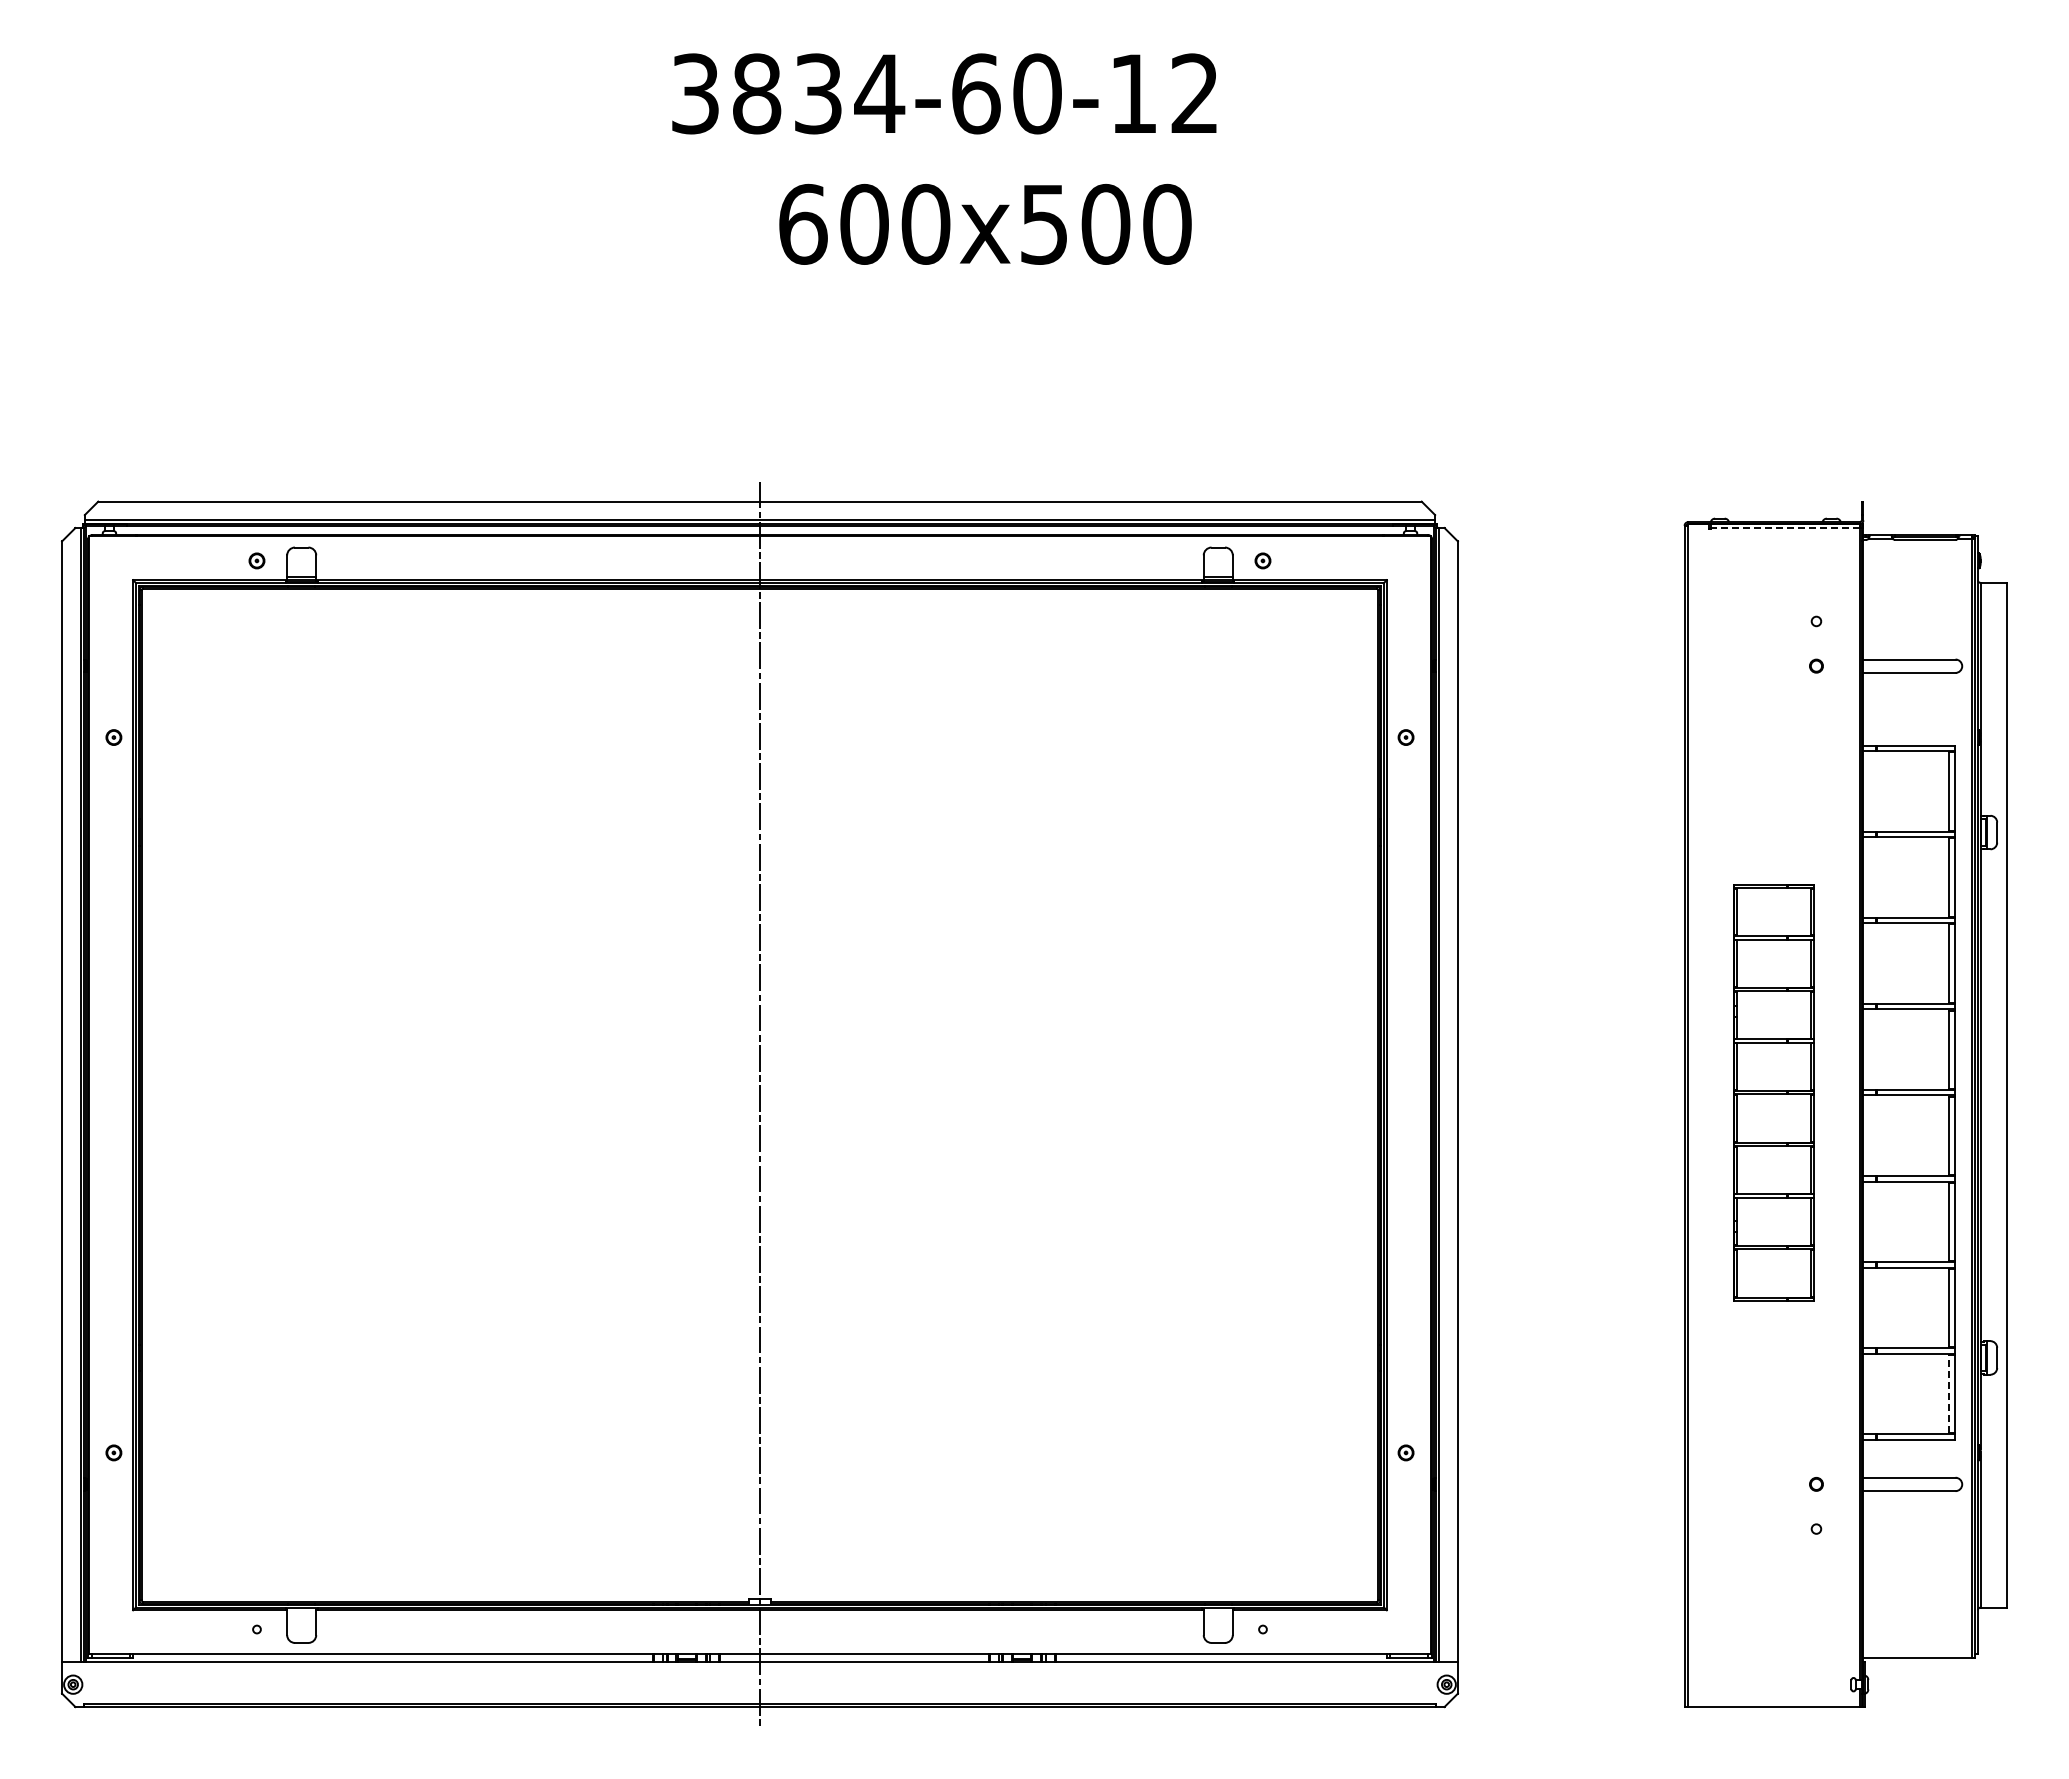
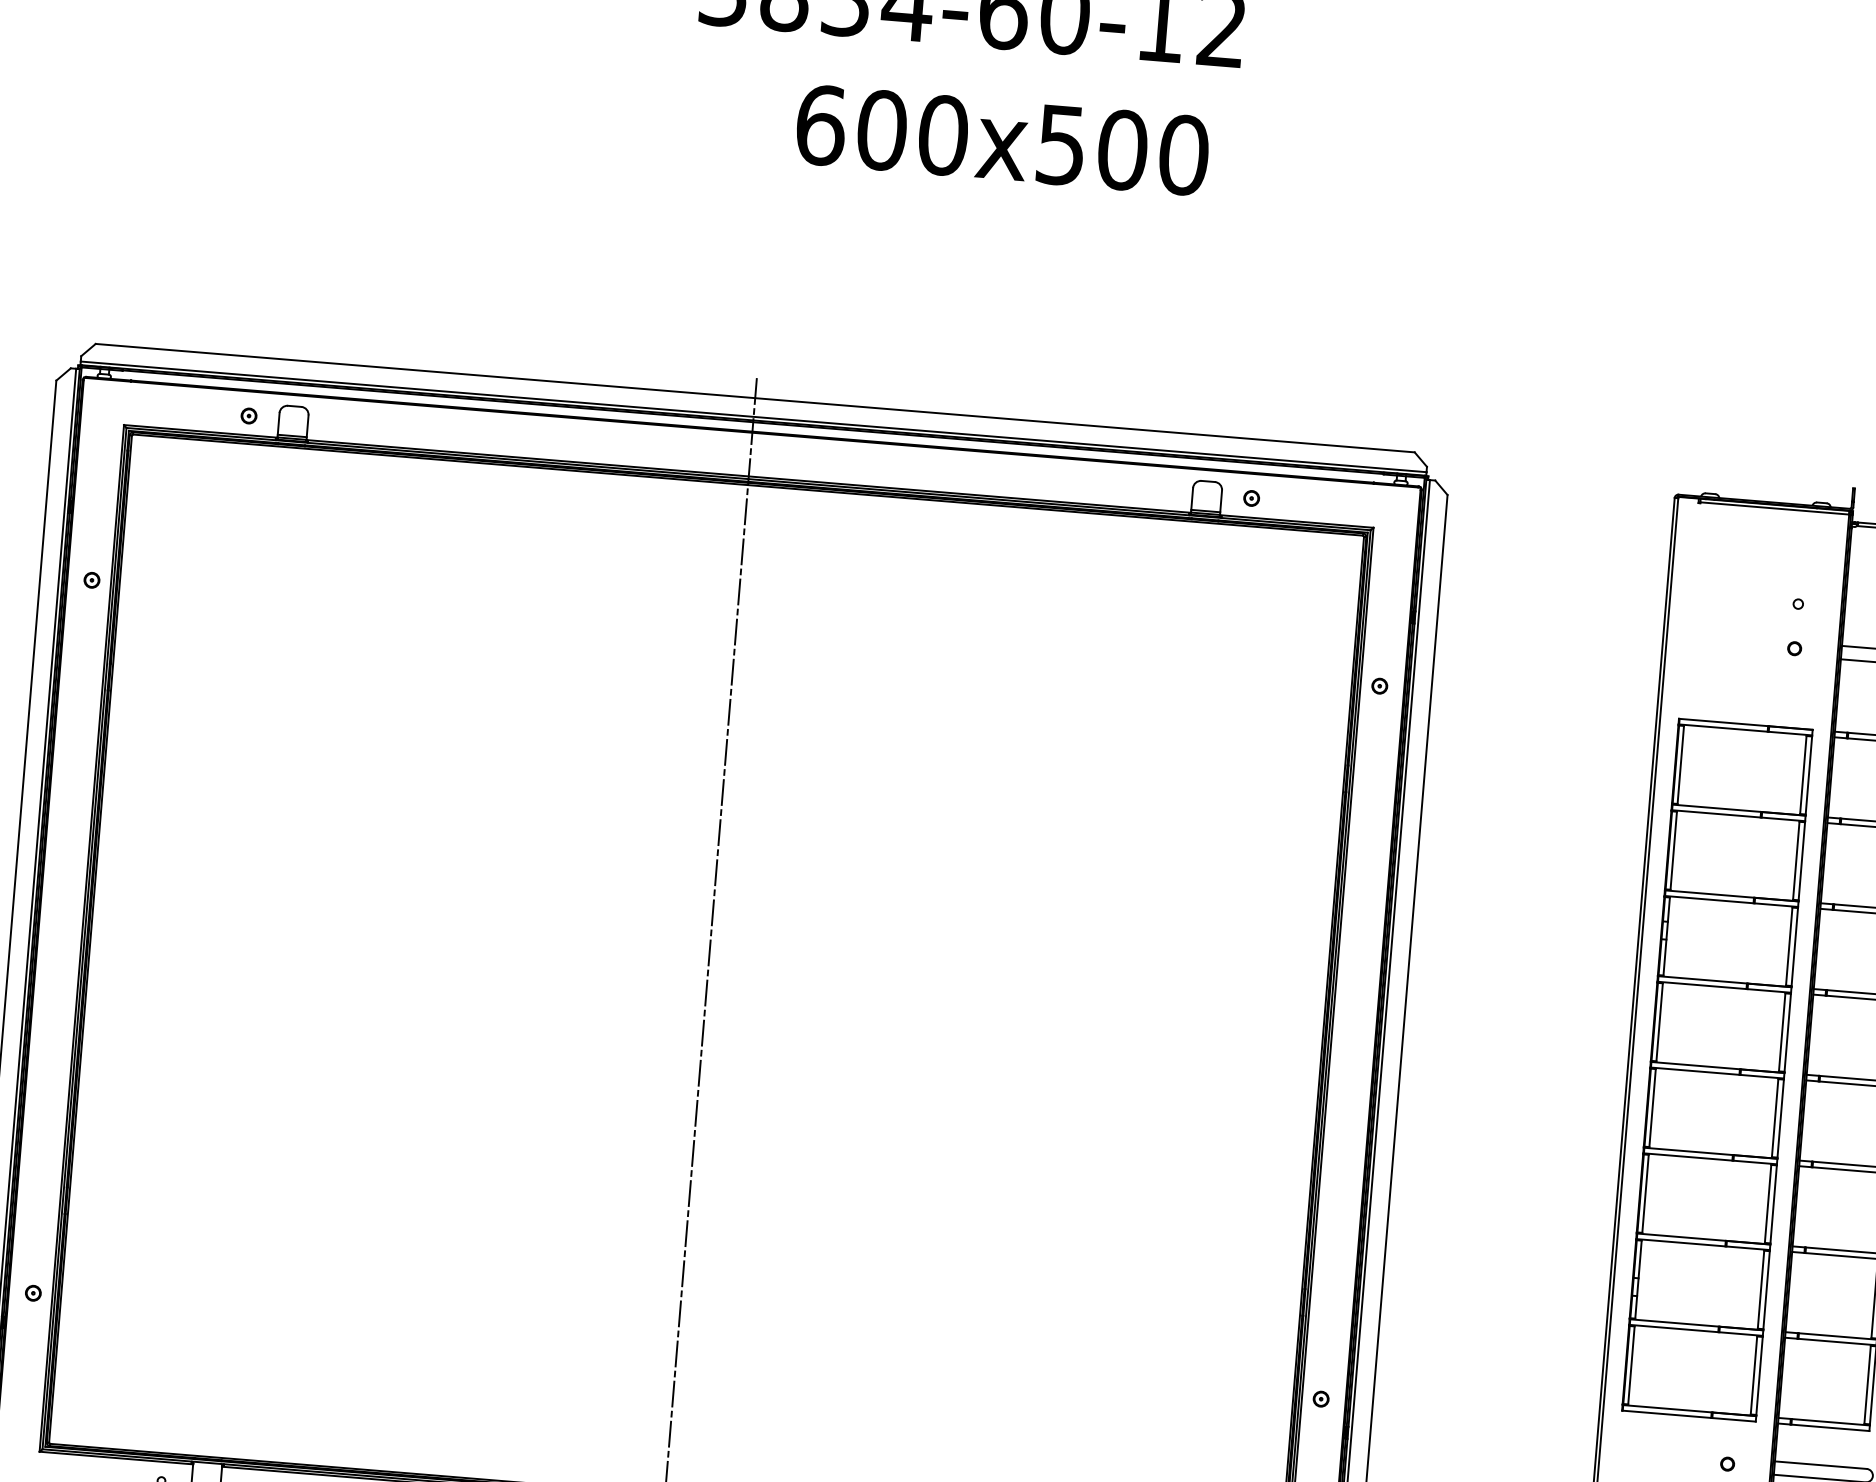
line: (1785, 528) -> (1775, 508), dashed -> solid
part: (1773, 1092) -> (1716, 1070), size x1.67
line: (1949, 1393) -> (1867, 1384), dashed -> solid

